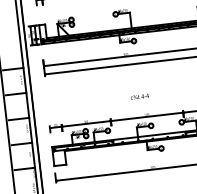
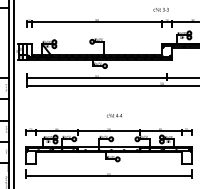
text: (139, 96) -> (114, 115), moved

